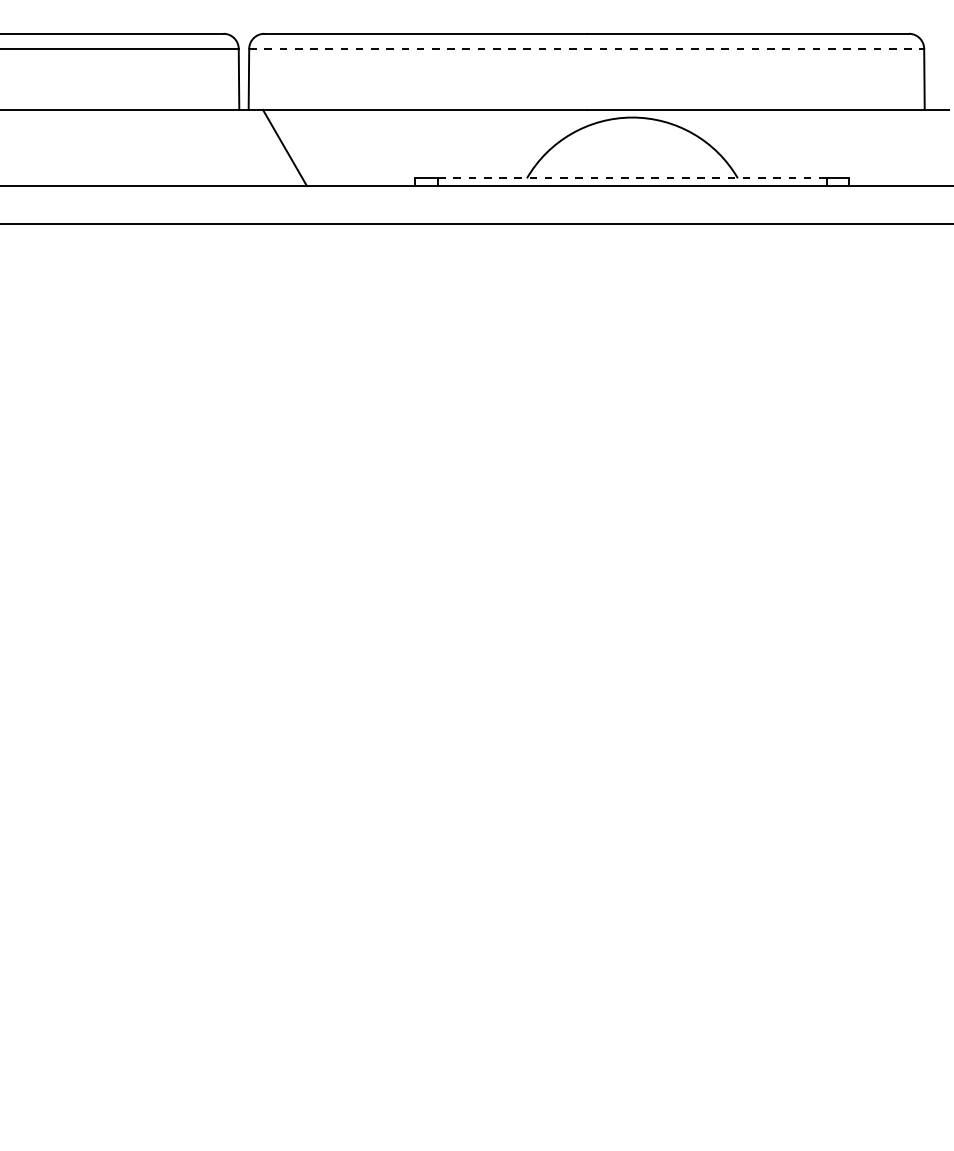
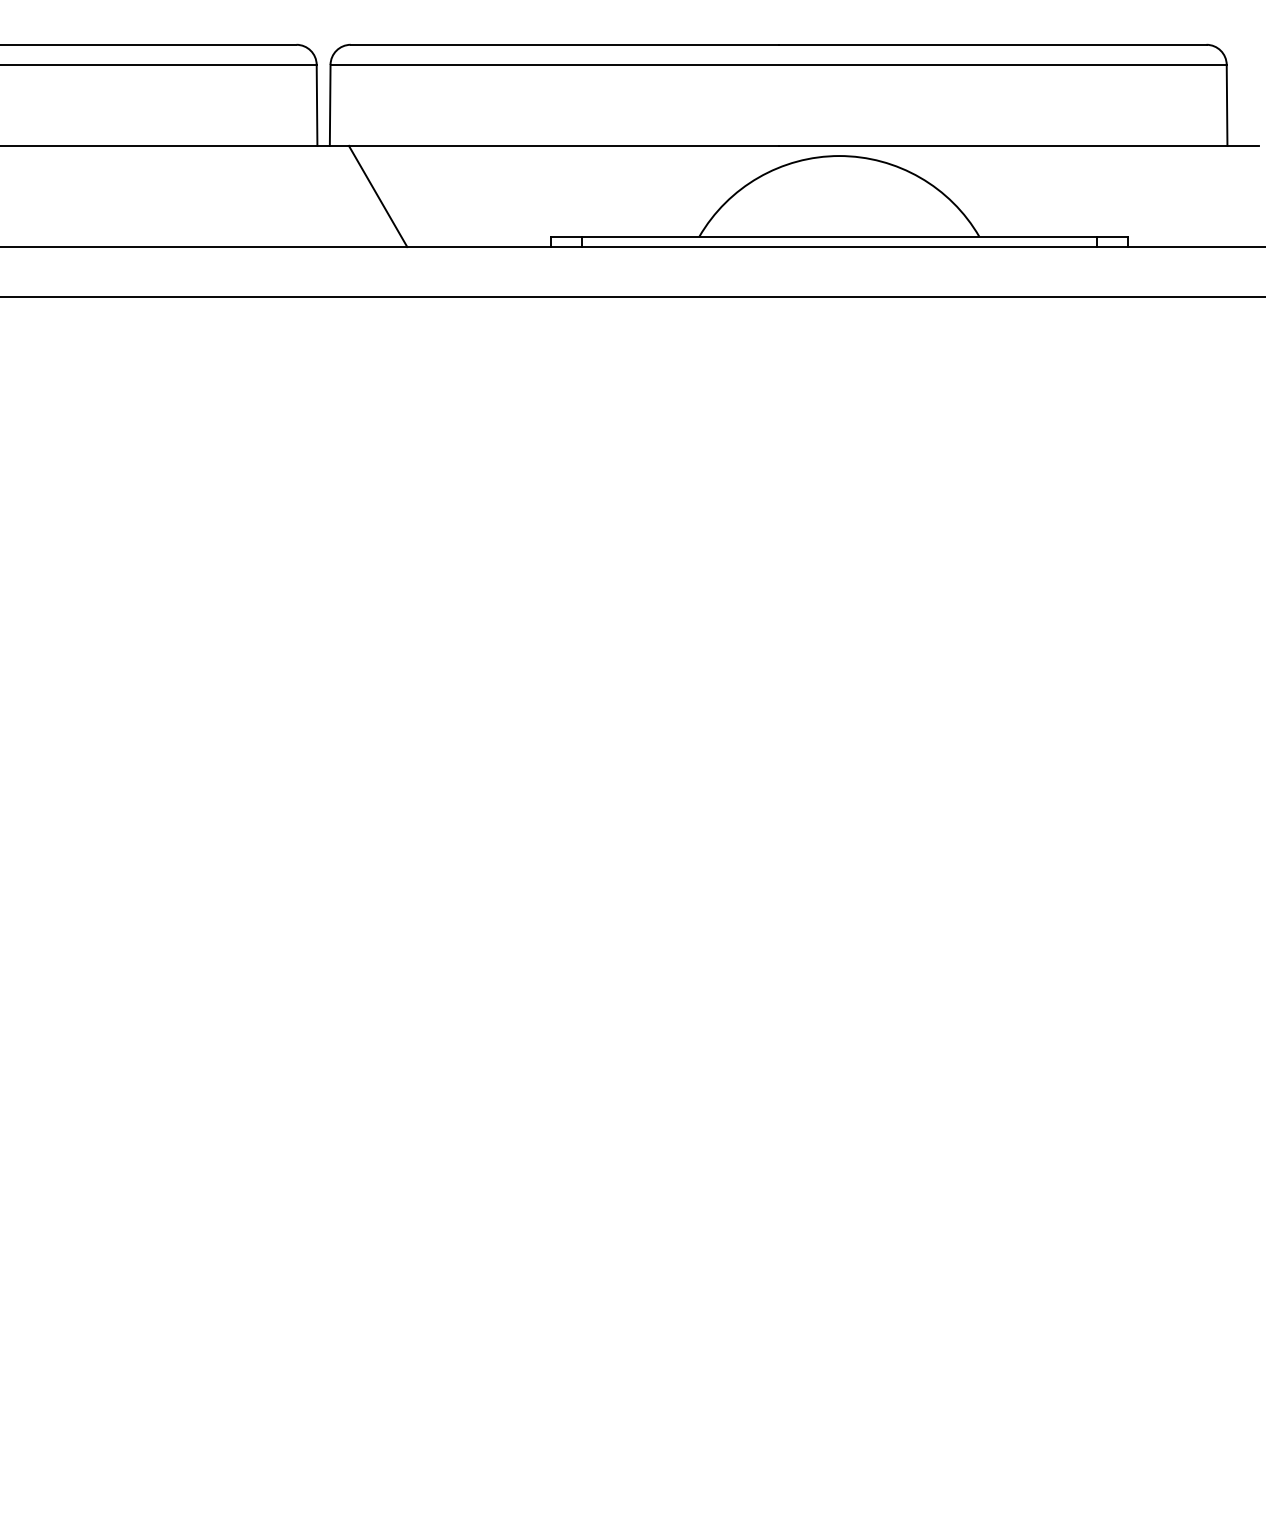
line: (587, 48) -> (779, 64), dashed -> solid
line: (632, 178) -> (839, 236), dashed -> solid

